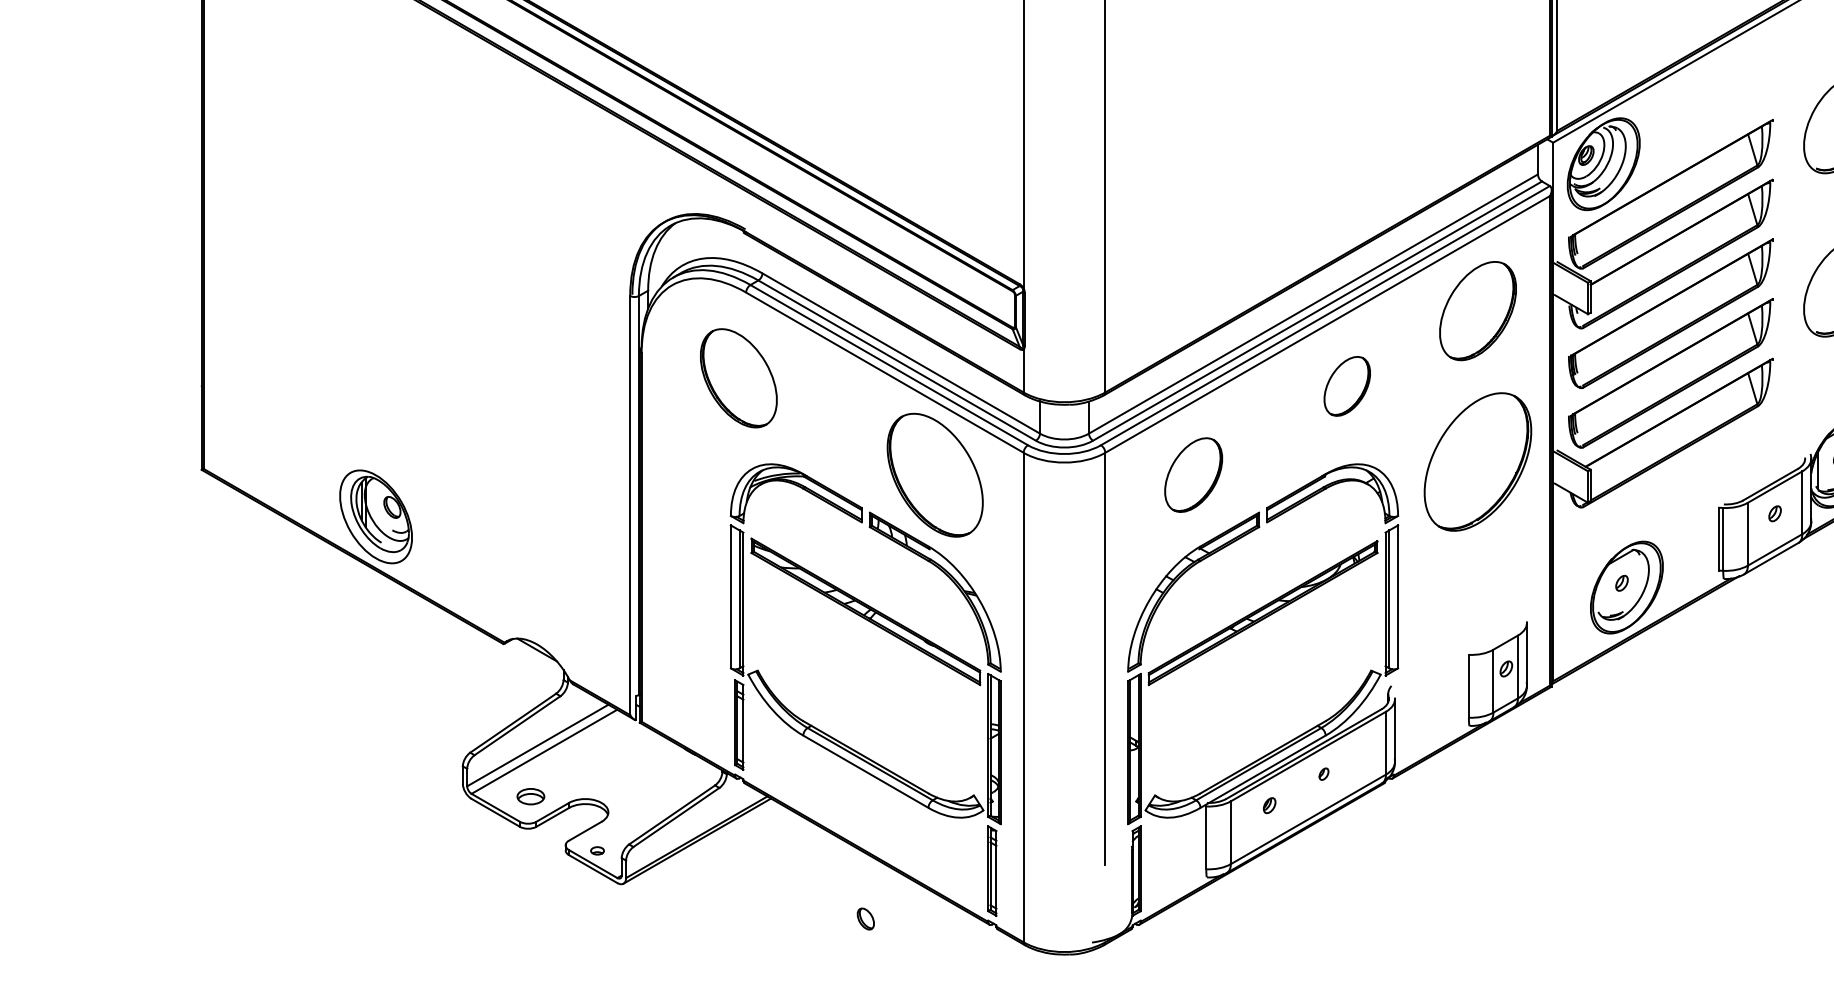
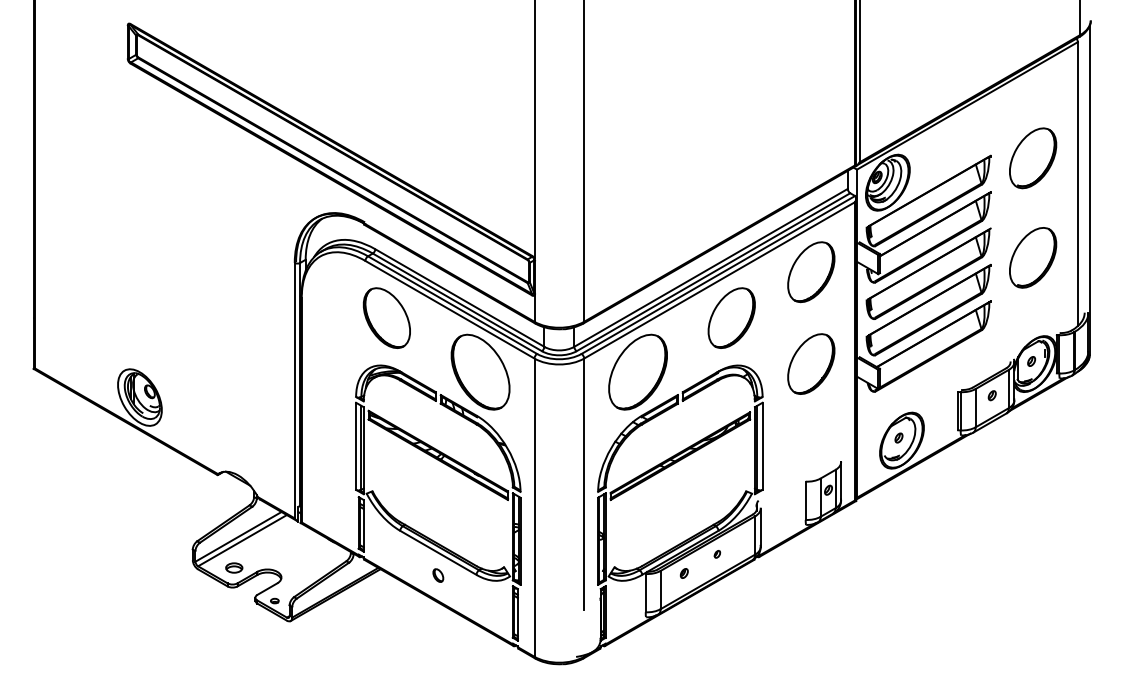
part: (738, 377) -> (386, 317), moved
part: (1347, 385) -> (731, 317), size x1.67
part: (1478, 460) -> (811, 363), size x0.71
part: (1192, 474) -> (637, 371), size x1.67
part: (866, 918) -> (438, 575), moved

